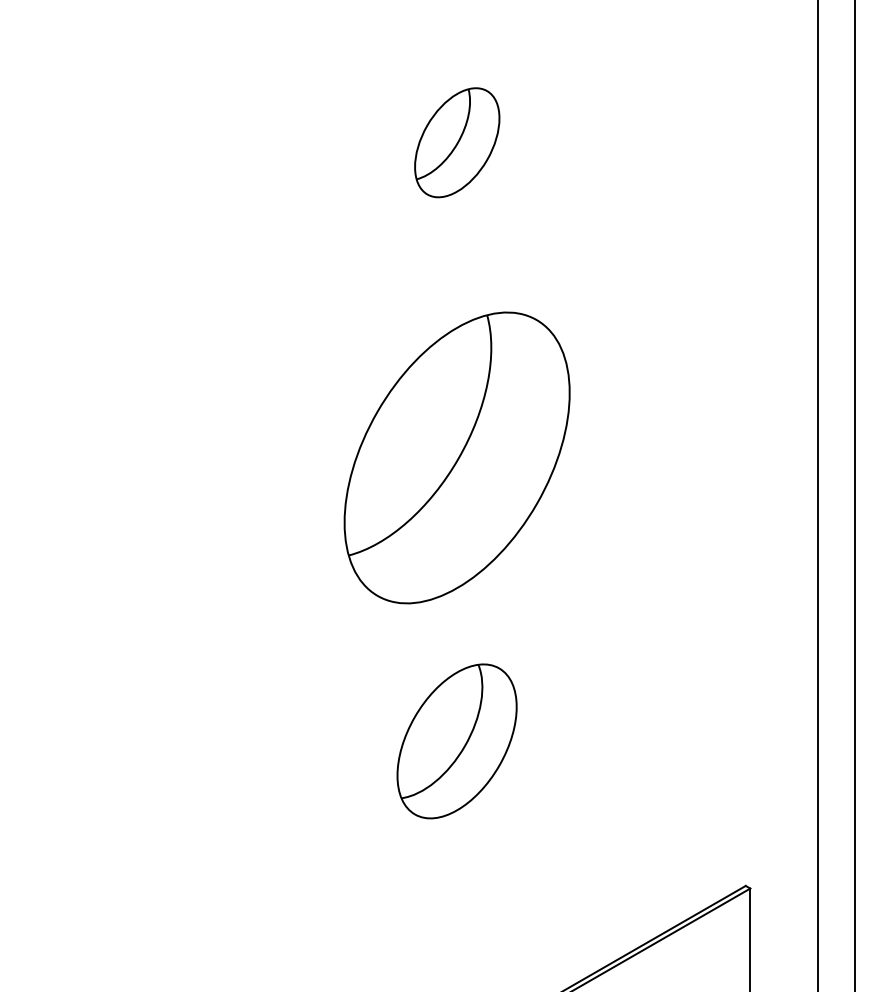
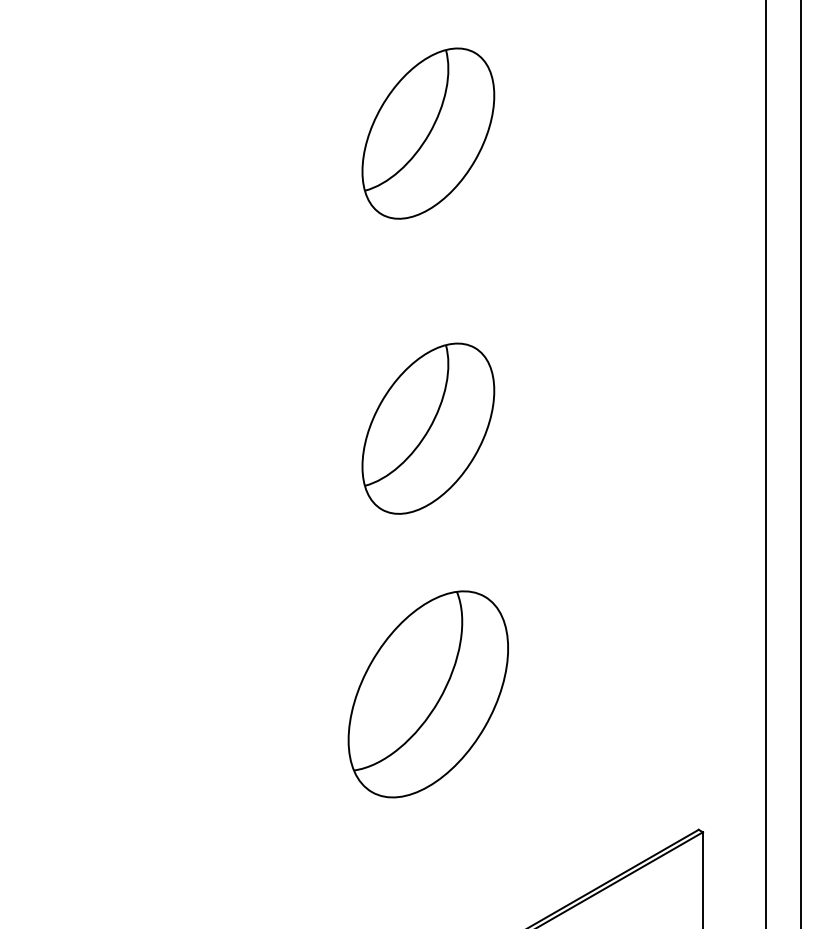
part: (457, 142) -> (428, 133), size x1.67
part: (457, 457) -> (428, 428), size x0.62
part: (456, 741) -> (427, 694), size x1.43

